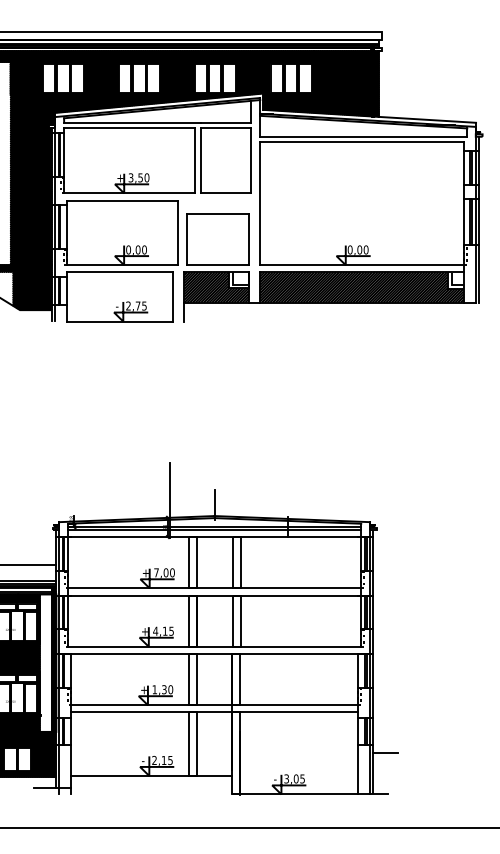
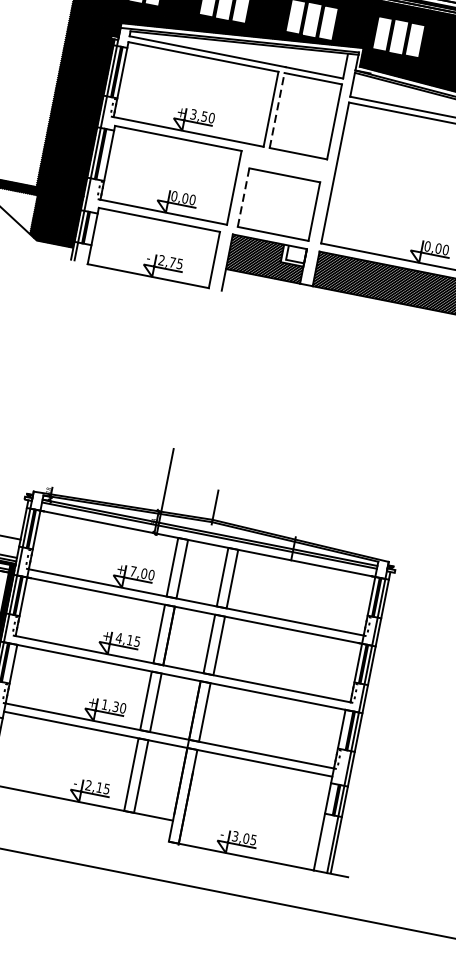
line: (200, 160) -> (276, 110), solid -> dashed
line: (187, 239) -> (244, 197), solid -> dashed
line: (385, 753) -> (354, 829), removed

